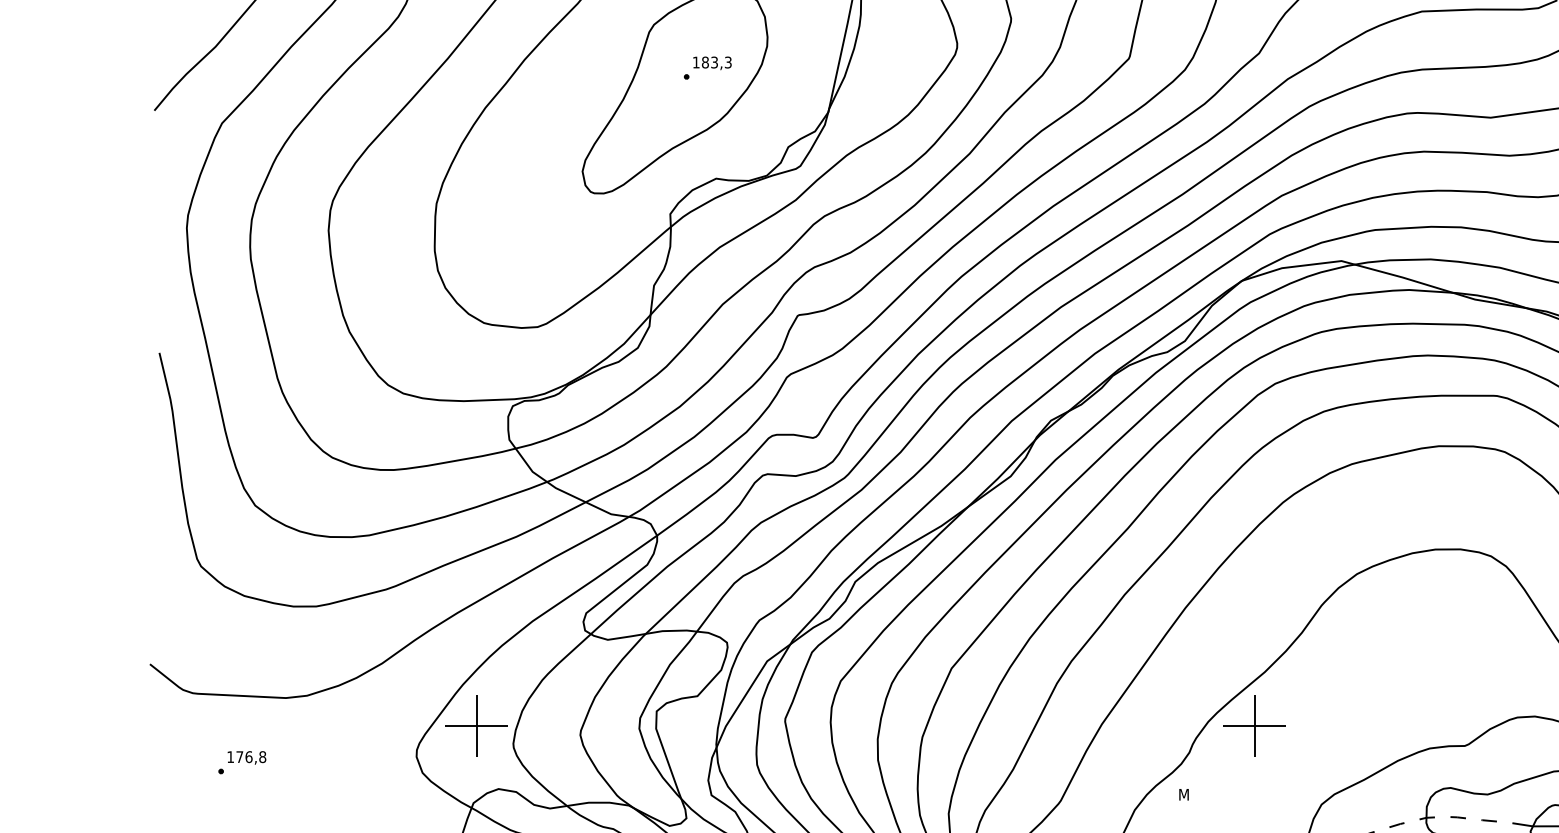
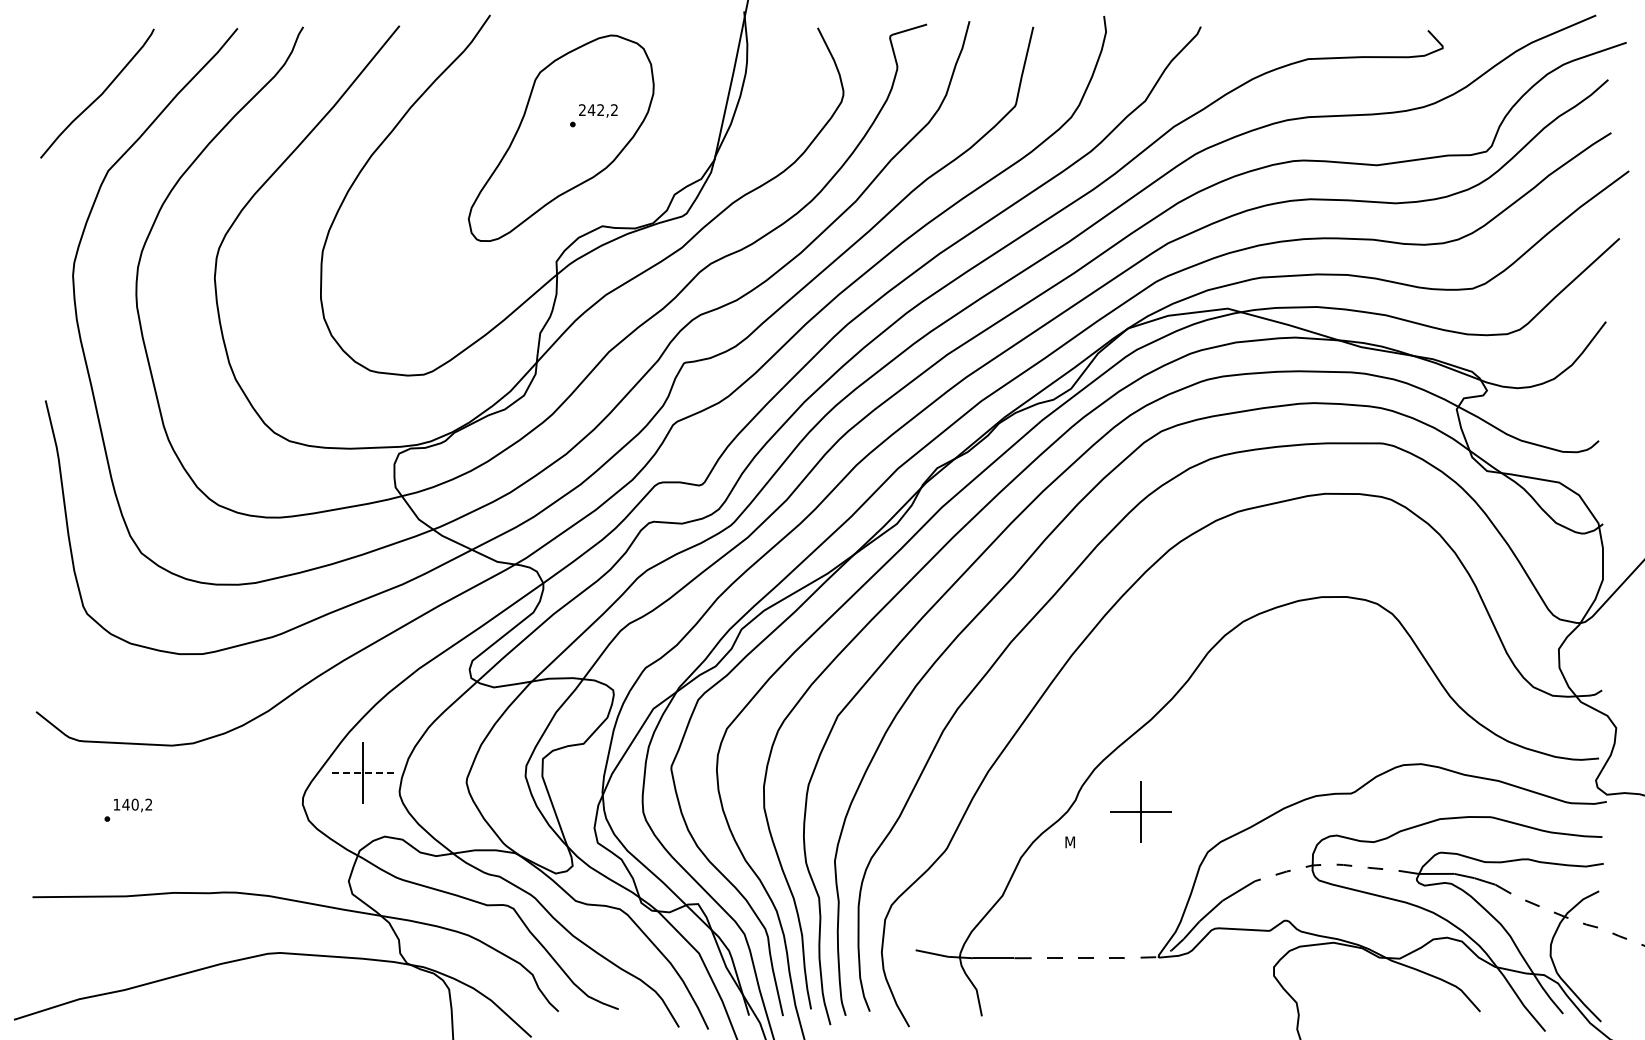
text: (712, 62) -> (598, 110), 183,3 -> 242,2
part: (1254, 724) -> (1140, 811), moved
line: (476, 725) -> (362, 773), solid -> dashed
text: (251, 756) -> (137, 804), 176,8 -> 140,2

